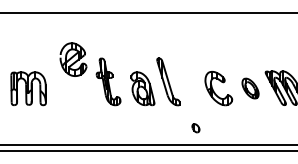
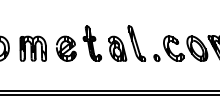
part: (73, 59) -> (66, 48), moved
part: (250, 88) -> (197, 48), size x1.67
part: (195, 128) -> (156, 58), moved

